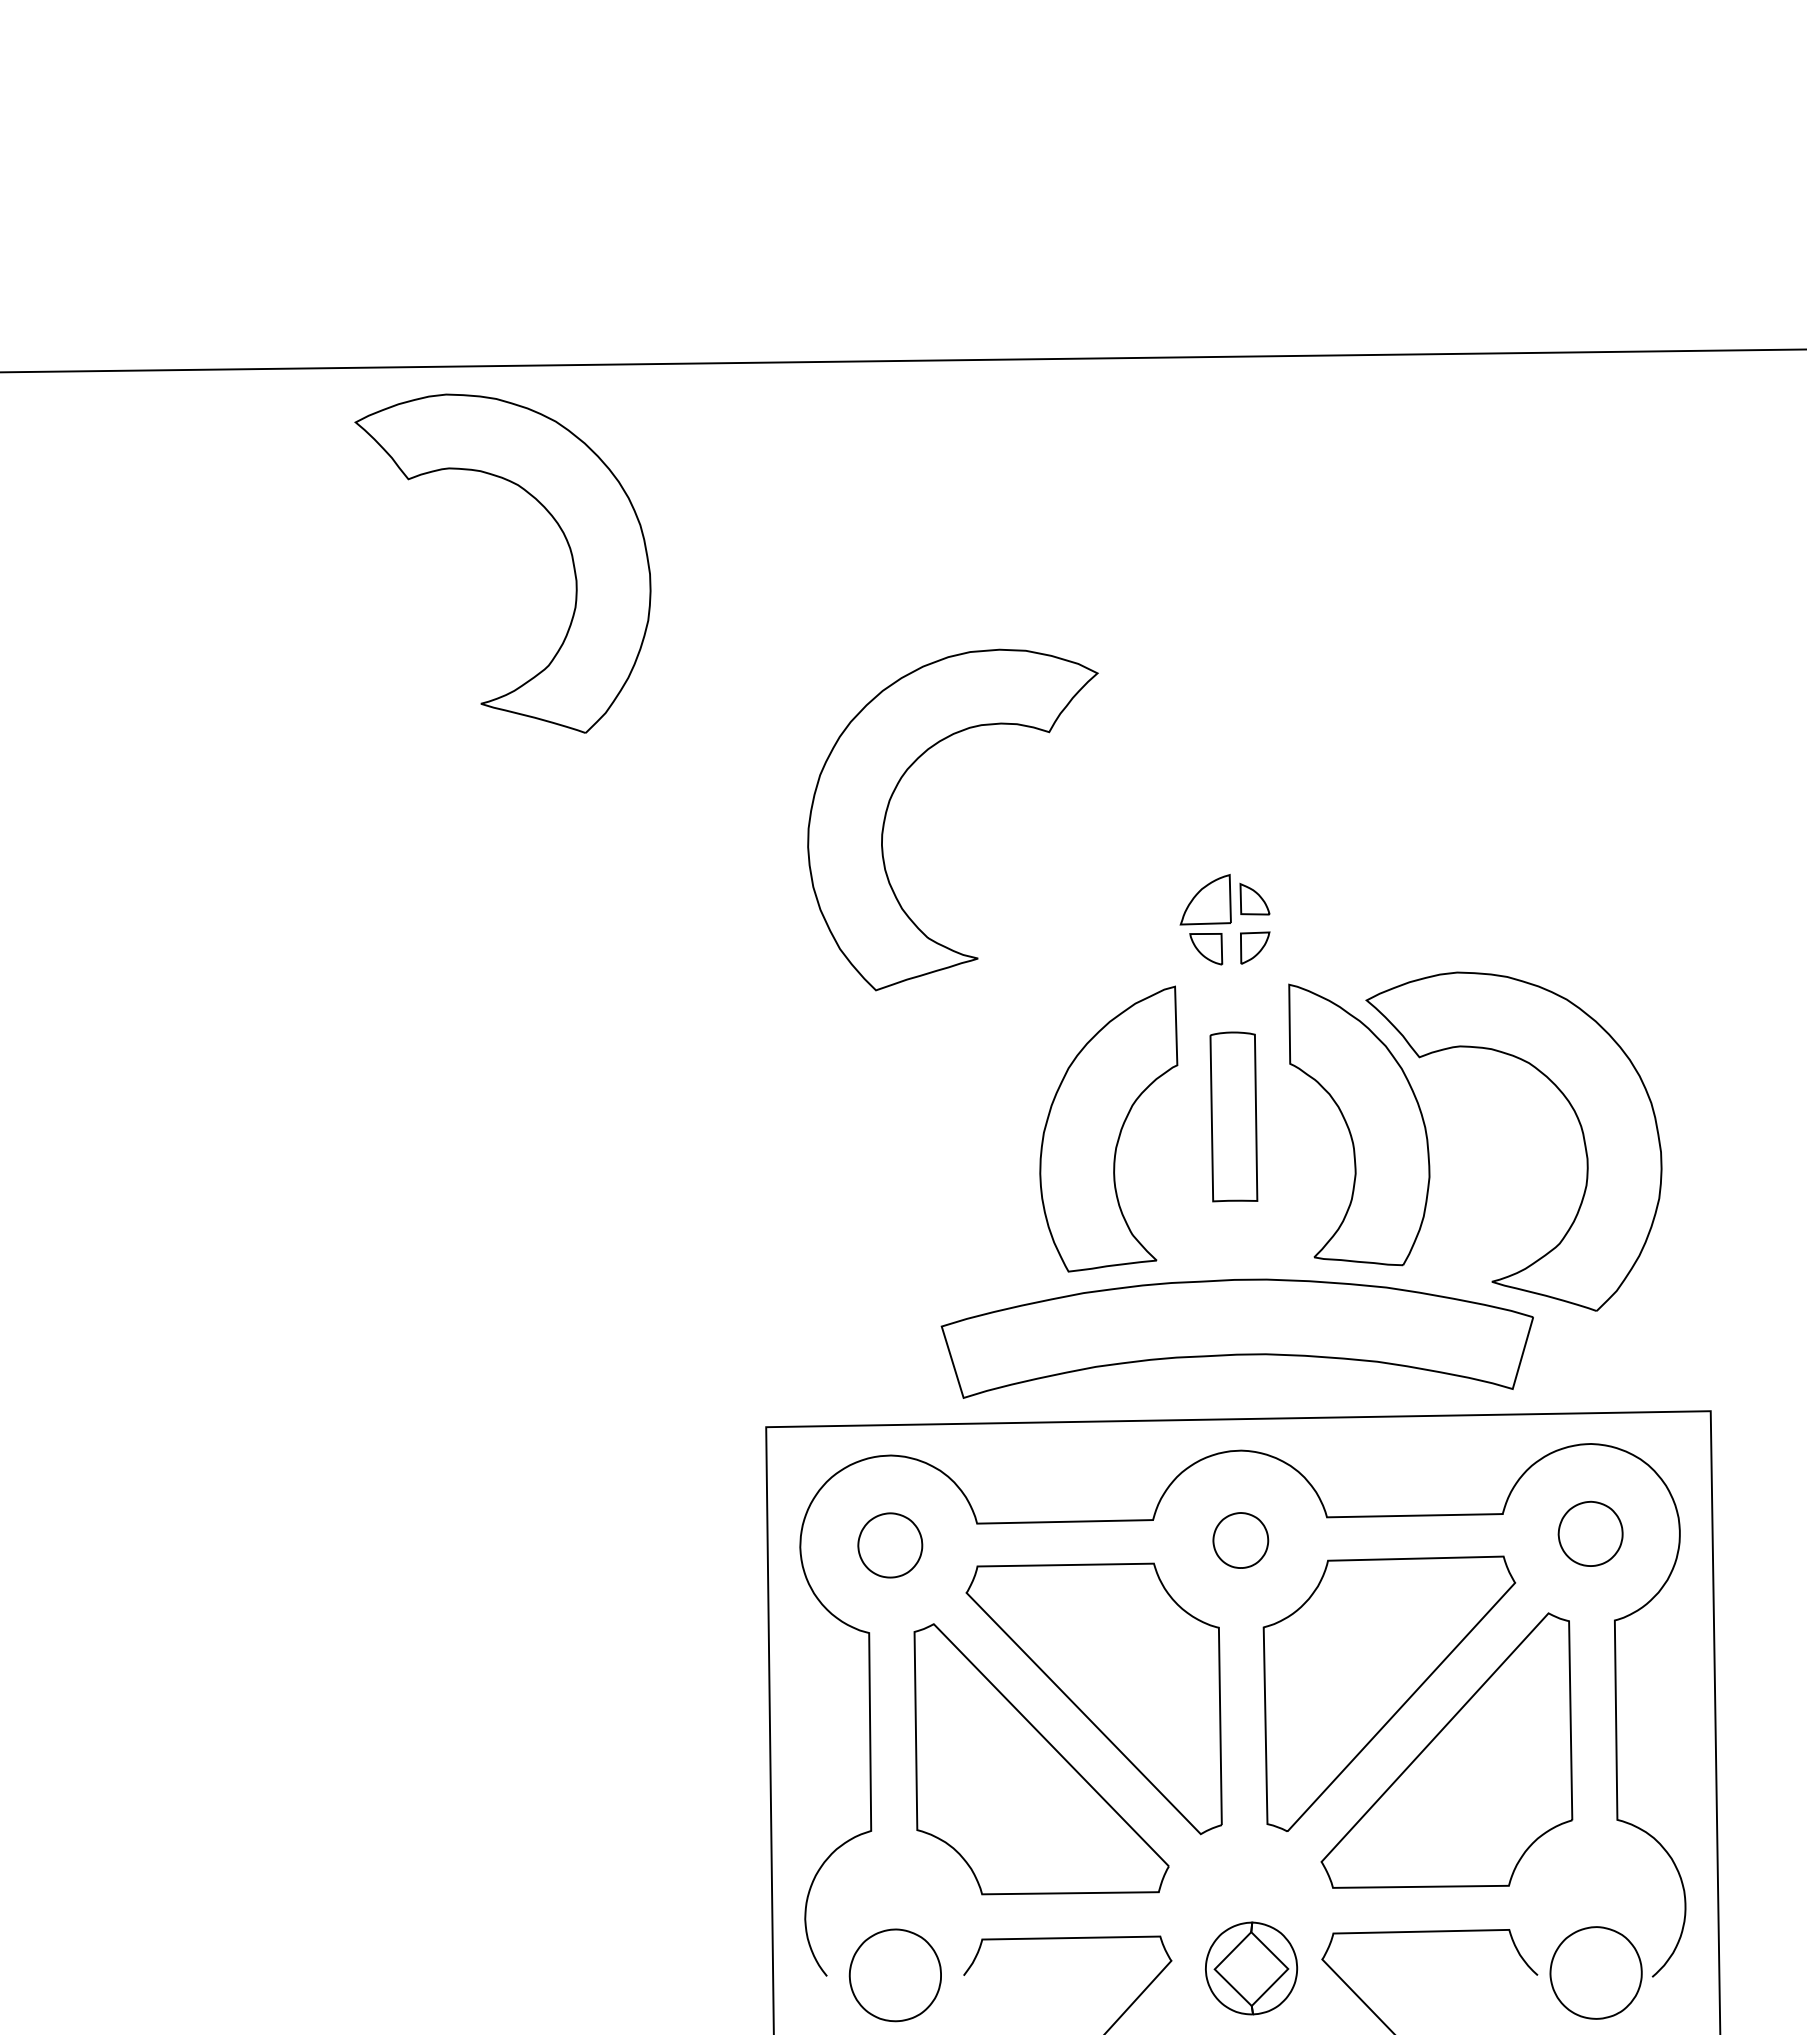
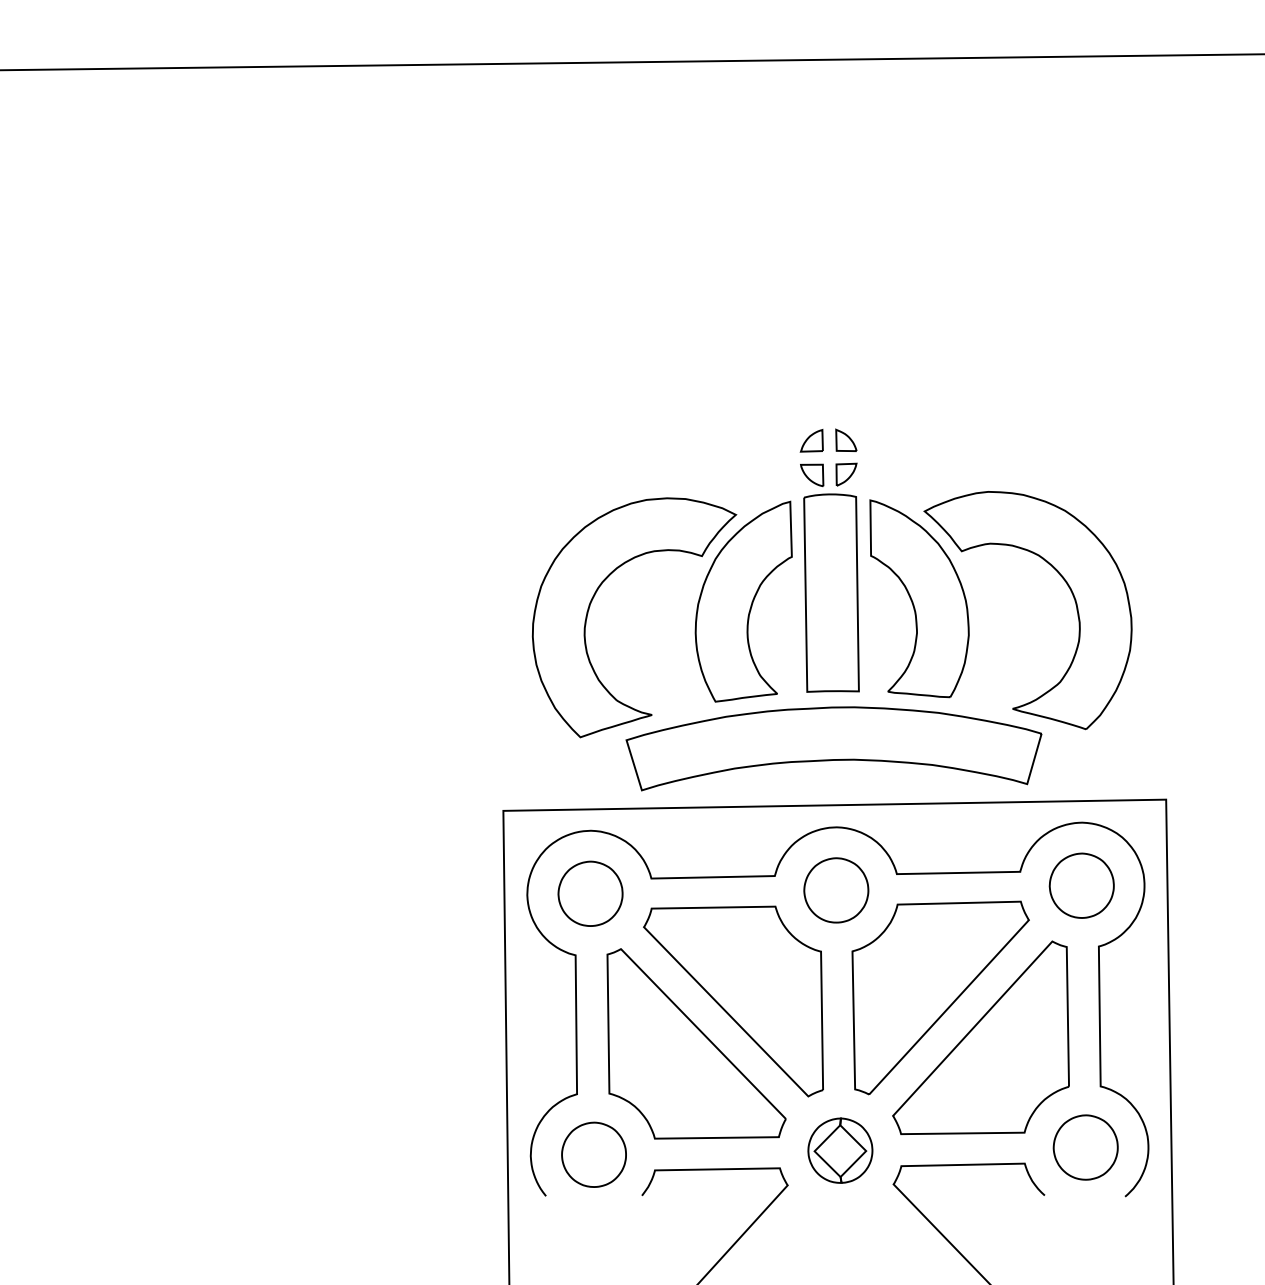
part: (557, 525) -> (356, 178), removed
part: (895, 790) -> (594, 597), moved
part: (1205, 899) -> (811, 440), size x0.62
part: (1233, 1116) -> (831, 592), size x1.67
part: (1590, 1533) -> (1081, 885), size x1.43
part: (1240, 1540) -> (836, 890), size x1.67
part: (889, 1545) -> (589, 893), size x1.43
part: (1251, 1968) -> (840, 1150), moved
part: (1595, 1972) -> (1085, 1147), moved
part: (894, 1975) -> (593, 1154), moved

